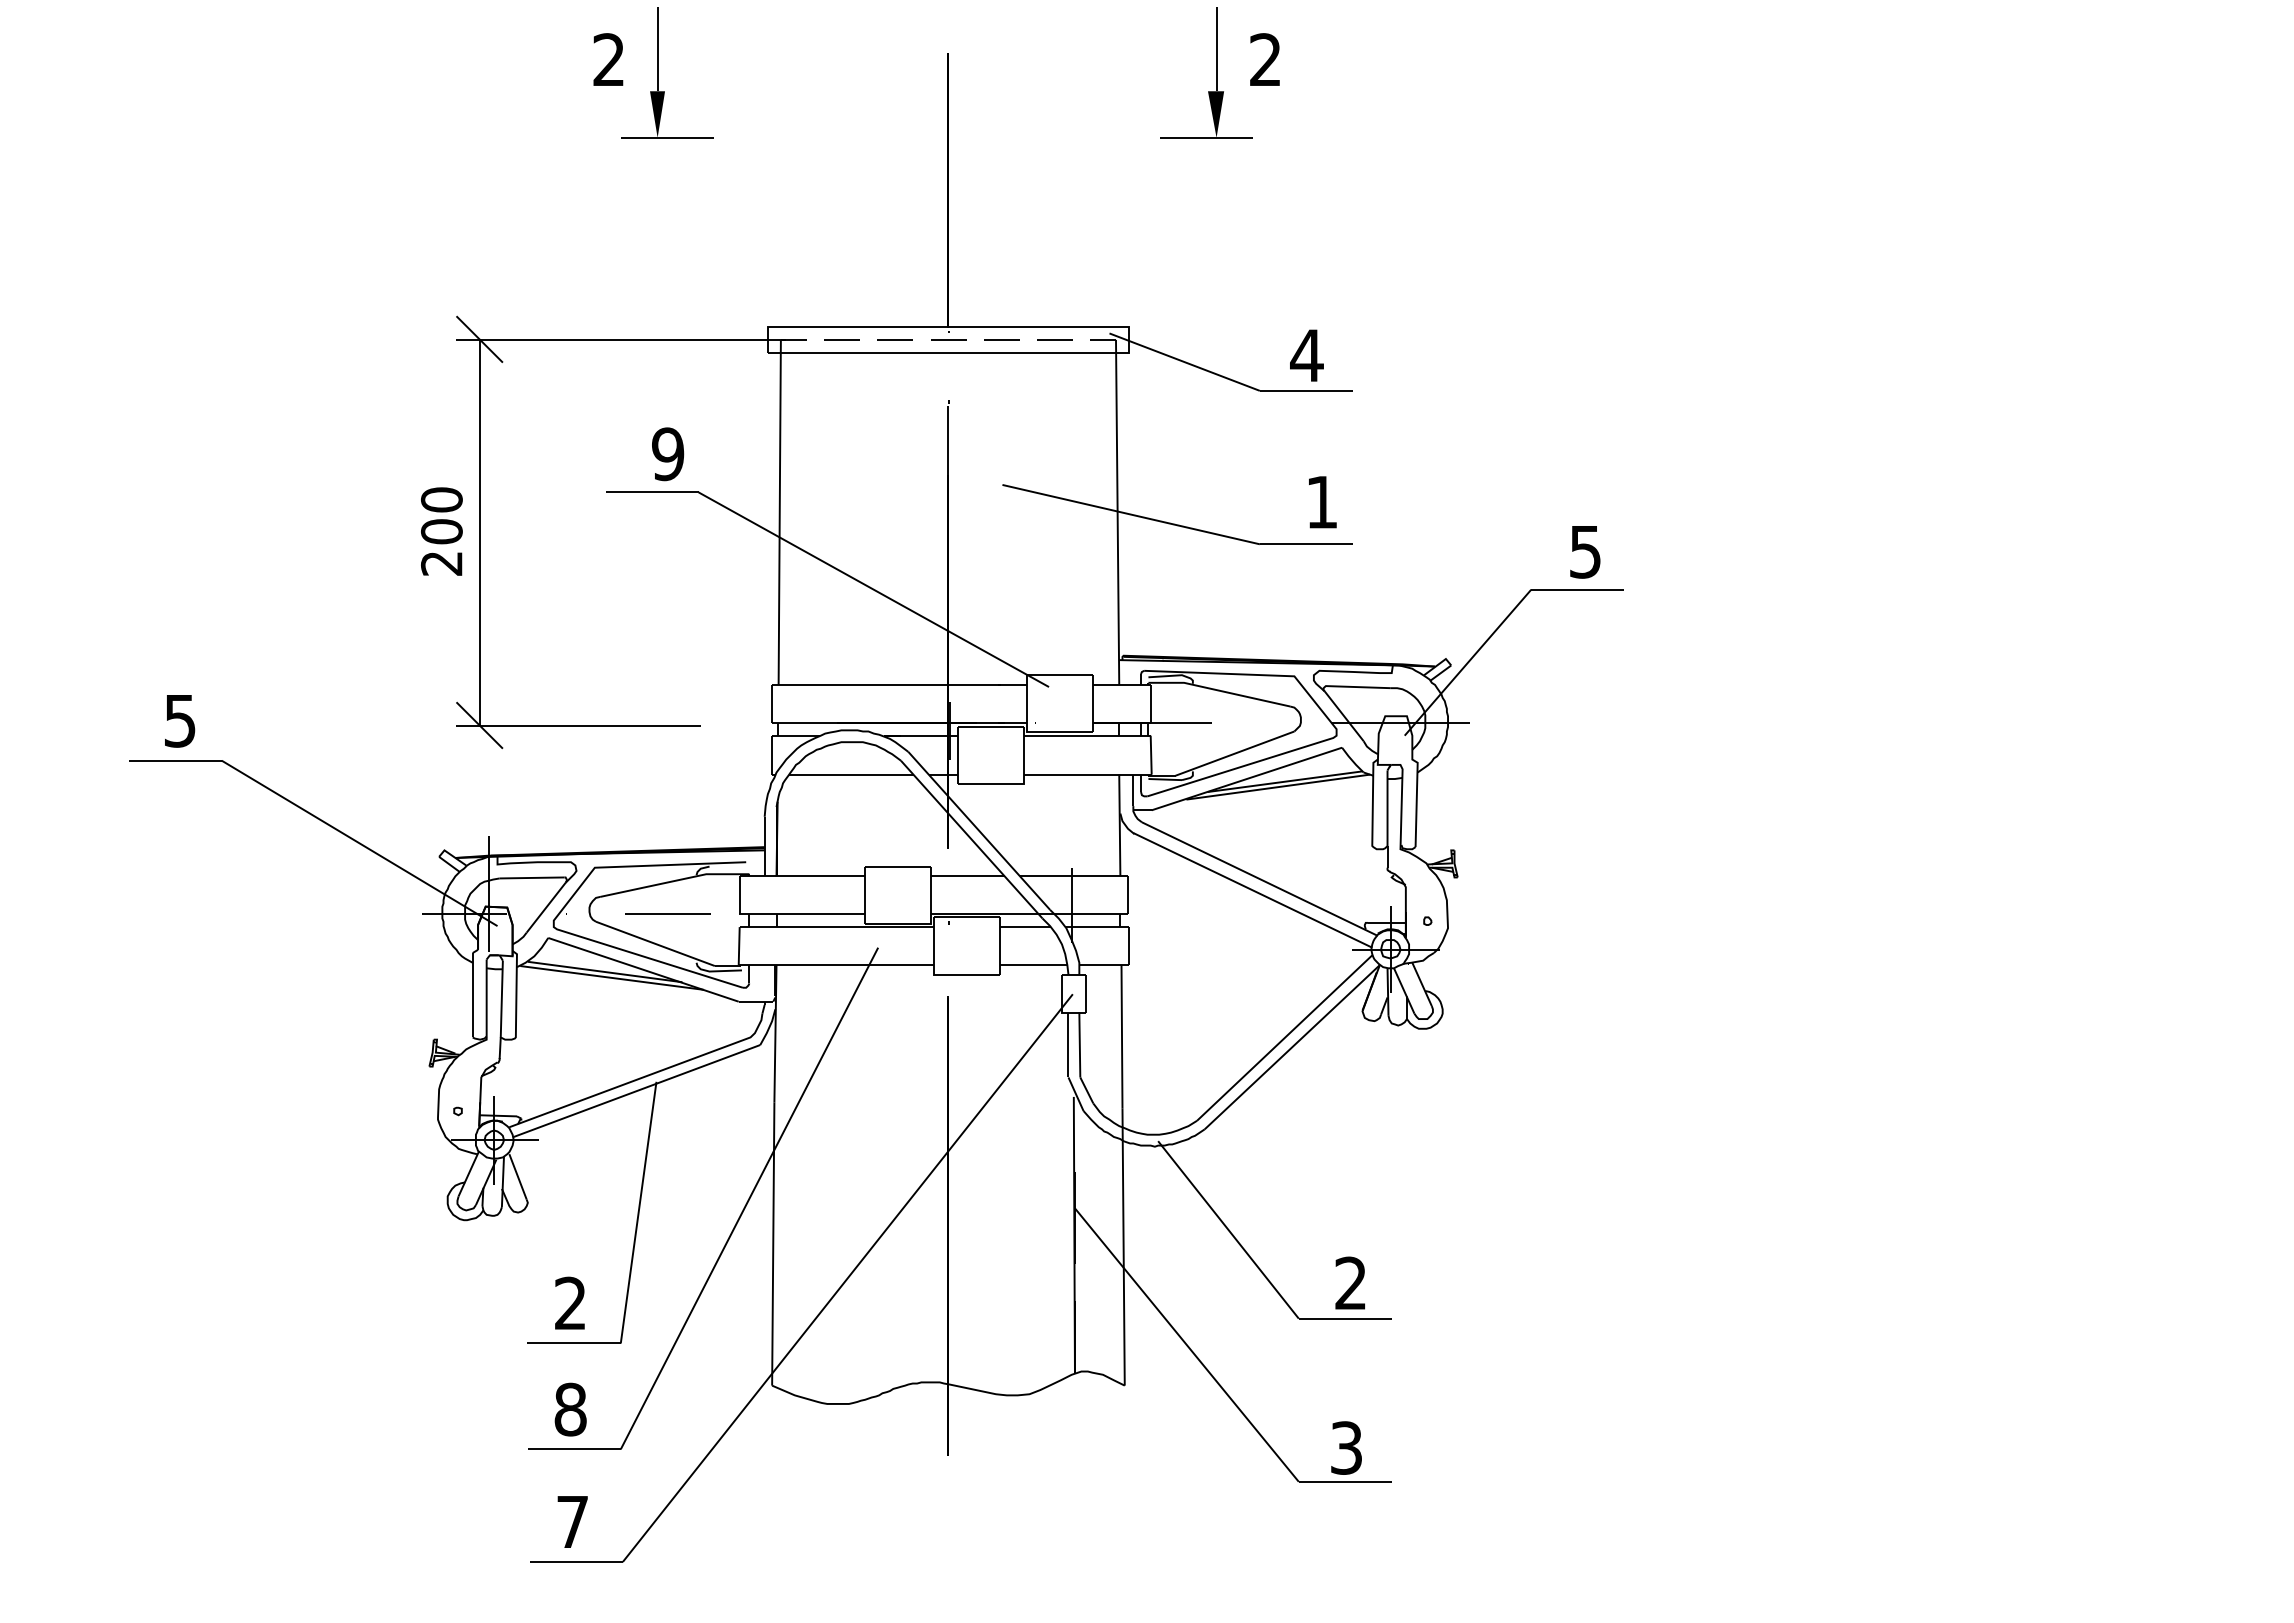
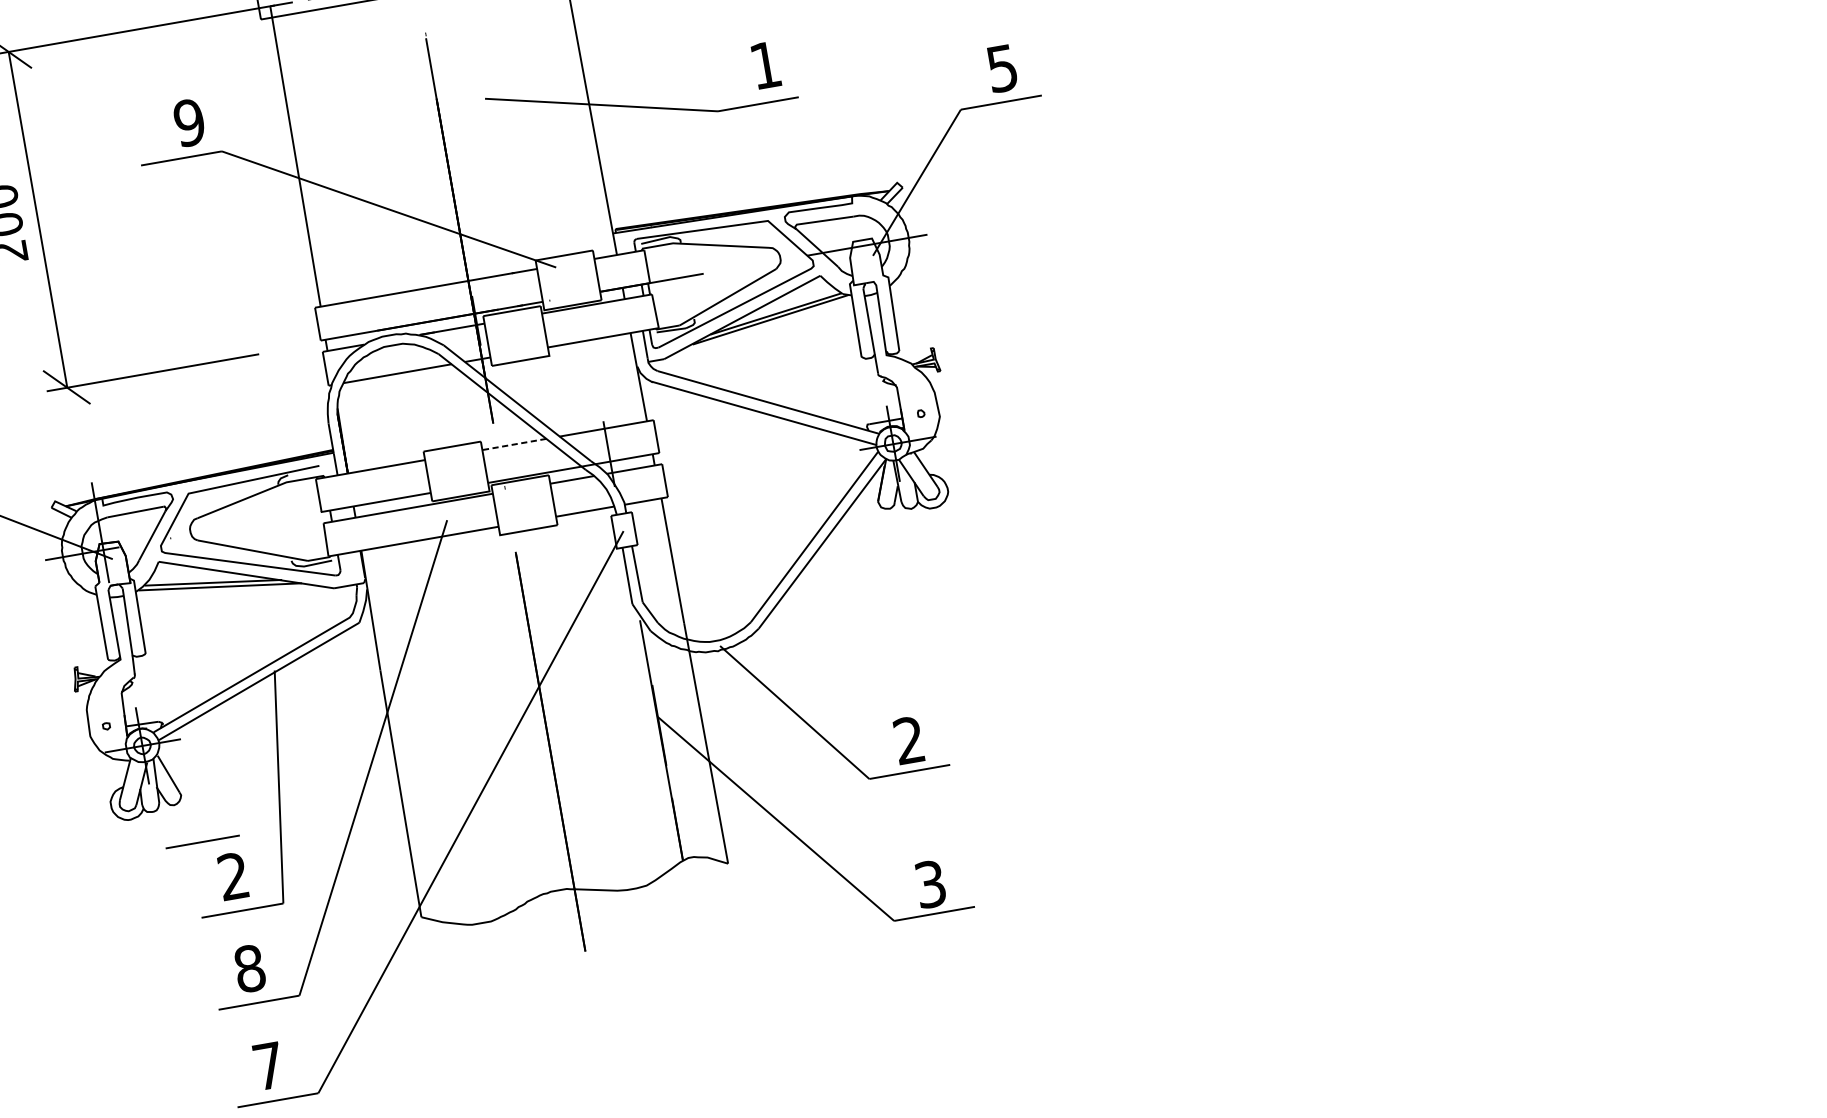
line: (967, 876) -> (514, 444), solid -> dashed
line: (667, 913) -> (202, 841), moved

